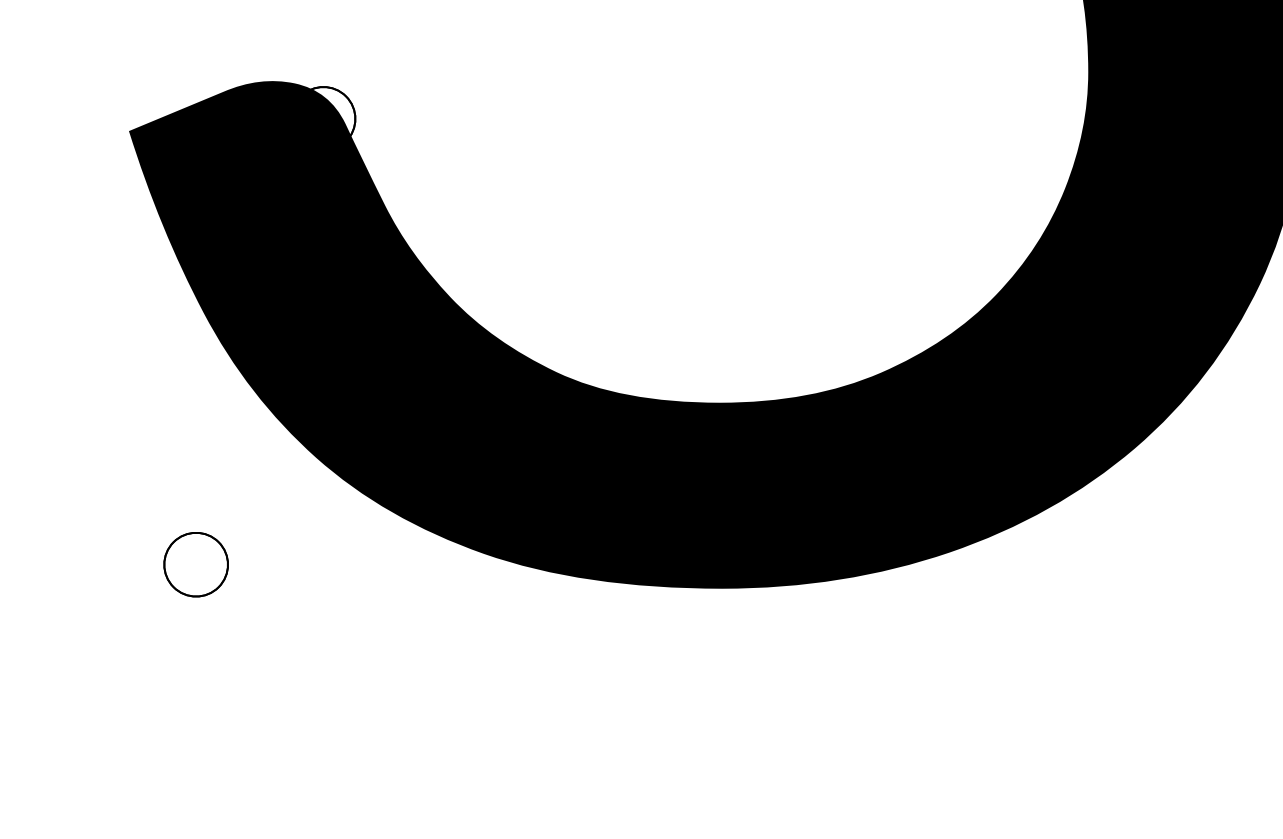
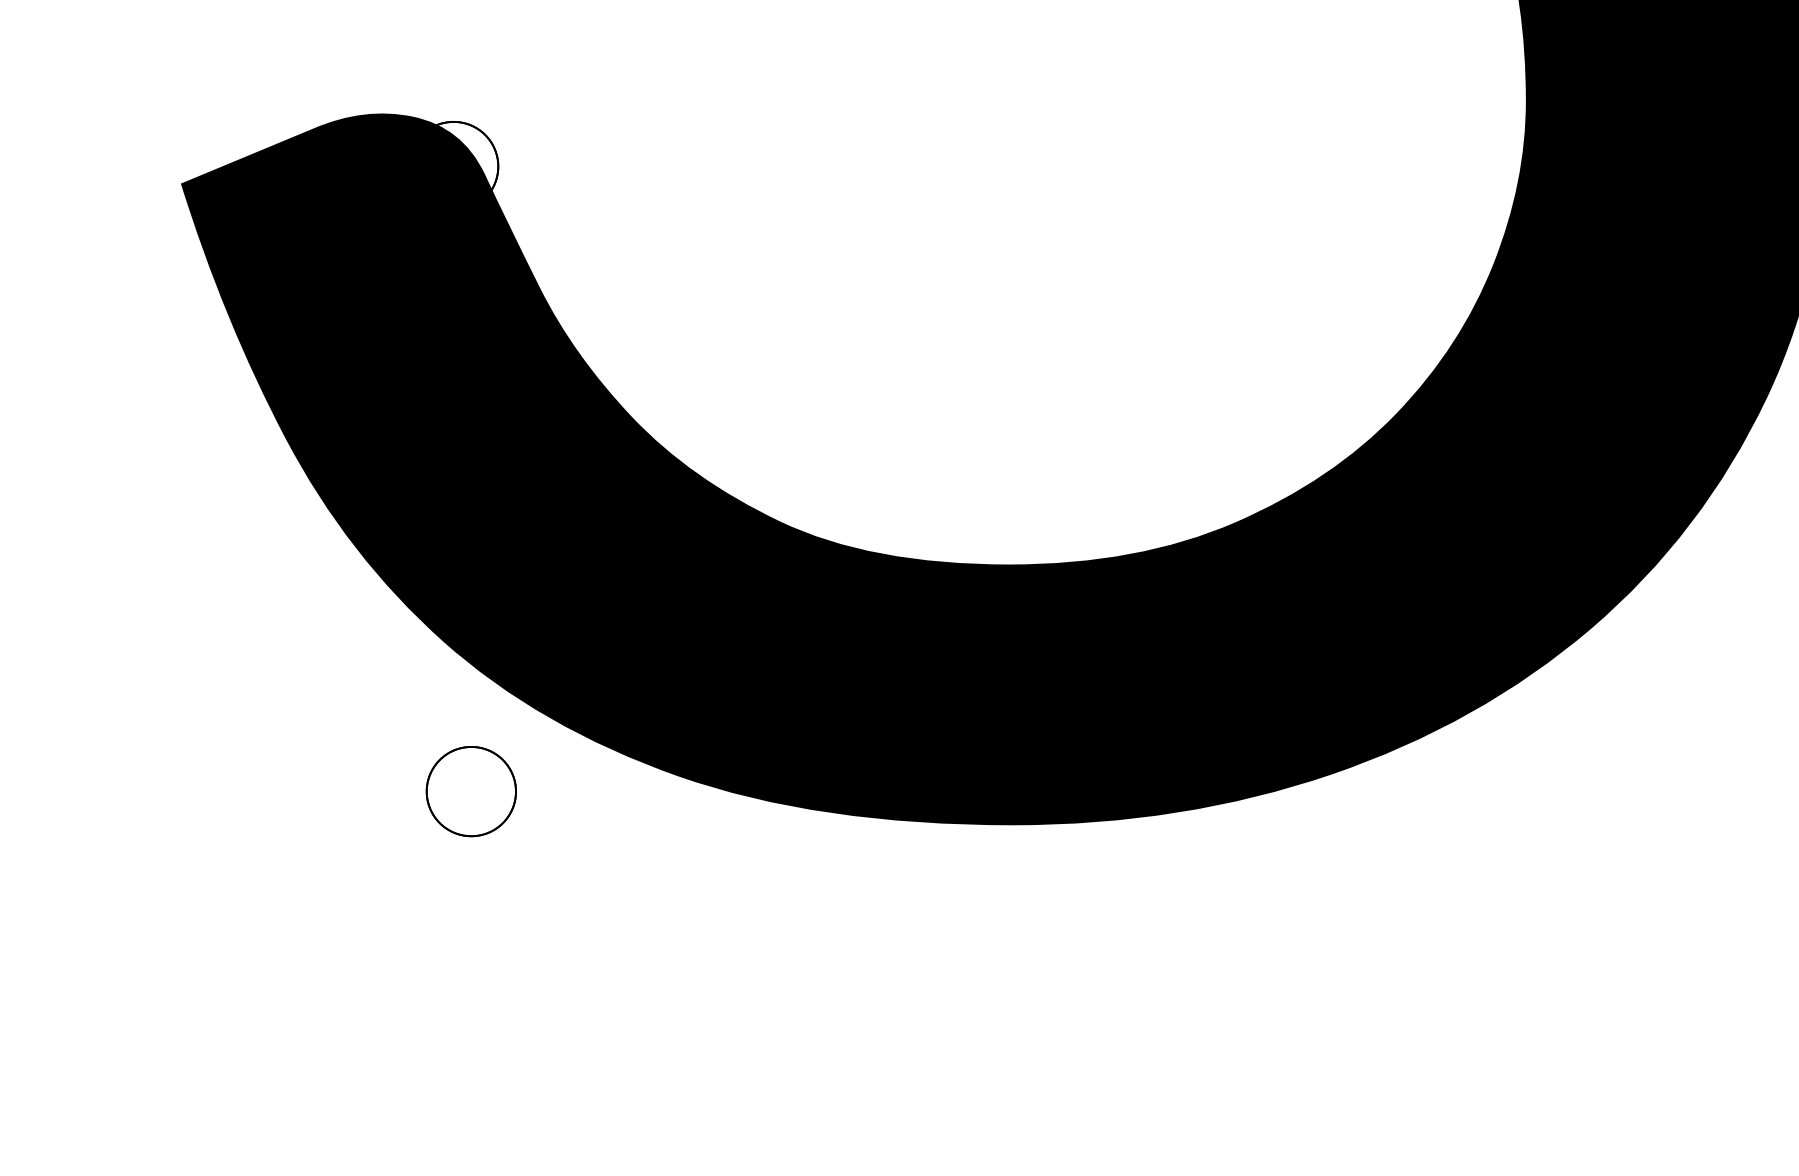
part: (195, 564) -> (470, 791), moved

